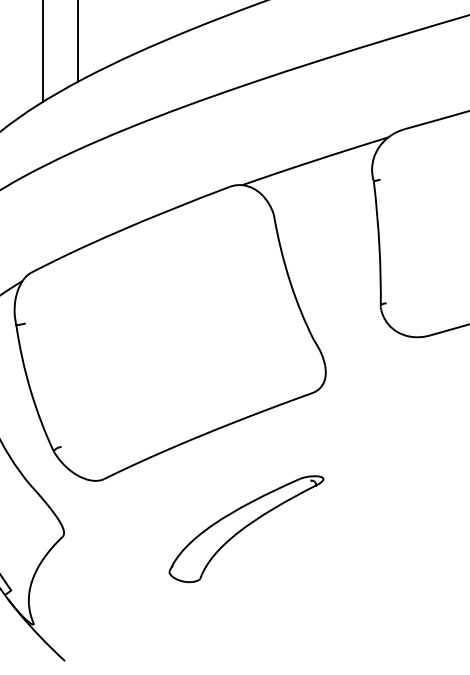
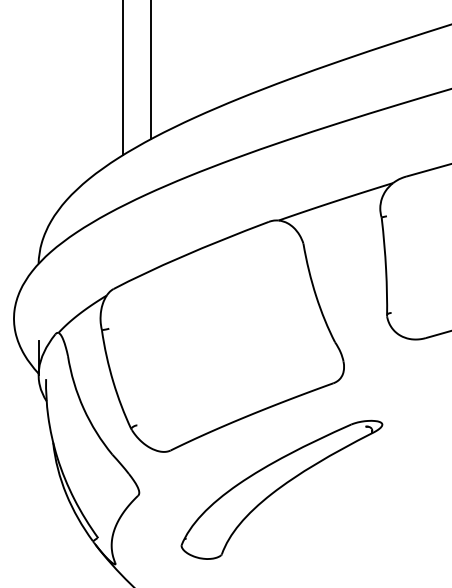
part: (245, 528) -> (281, 489), size x1.67

